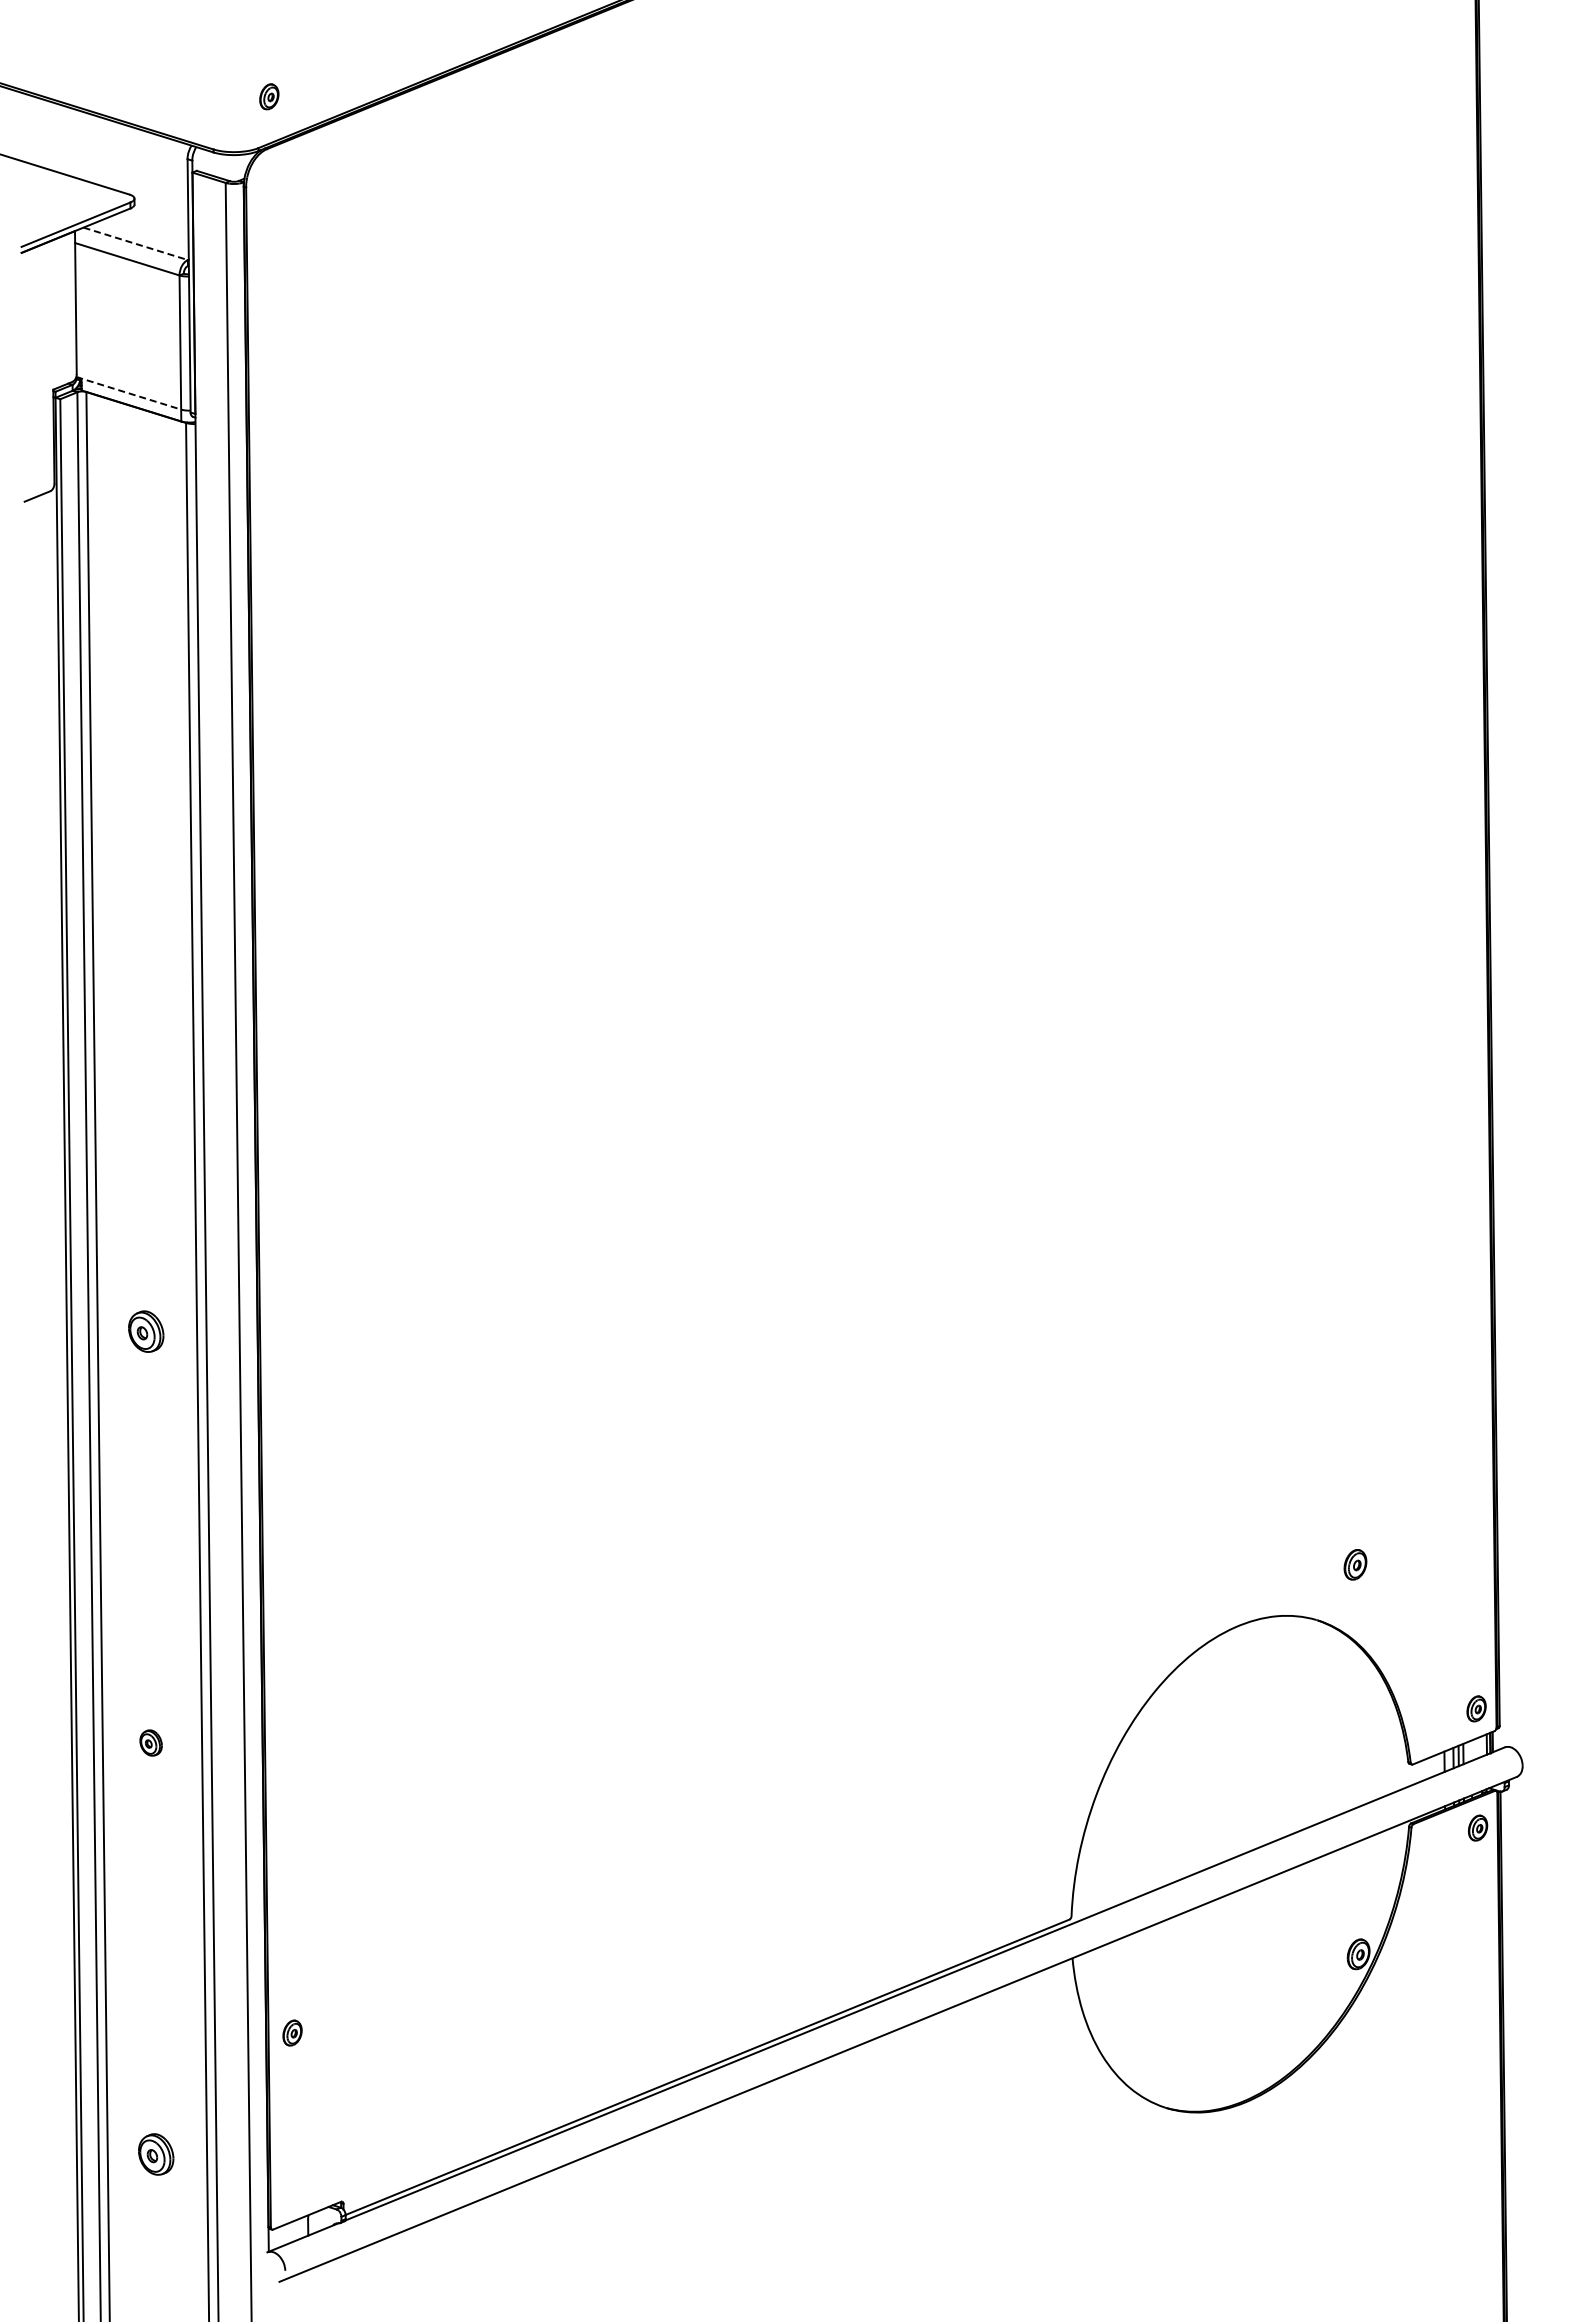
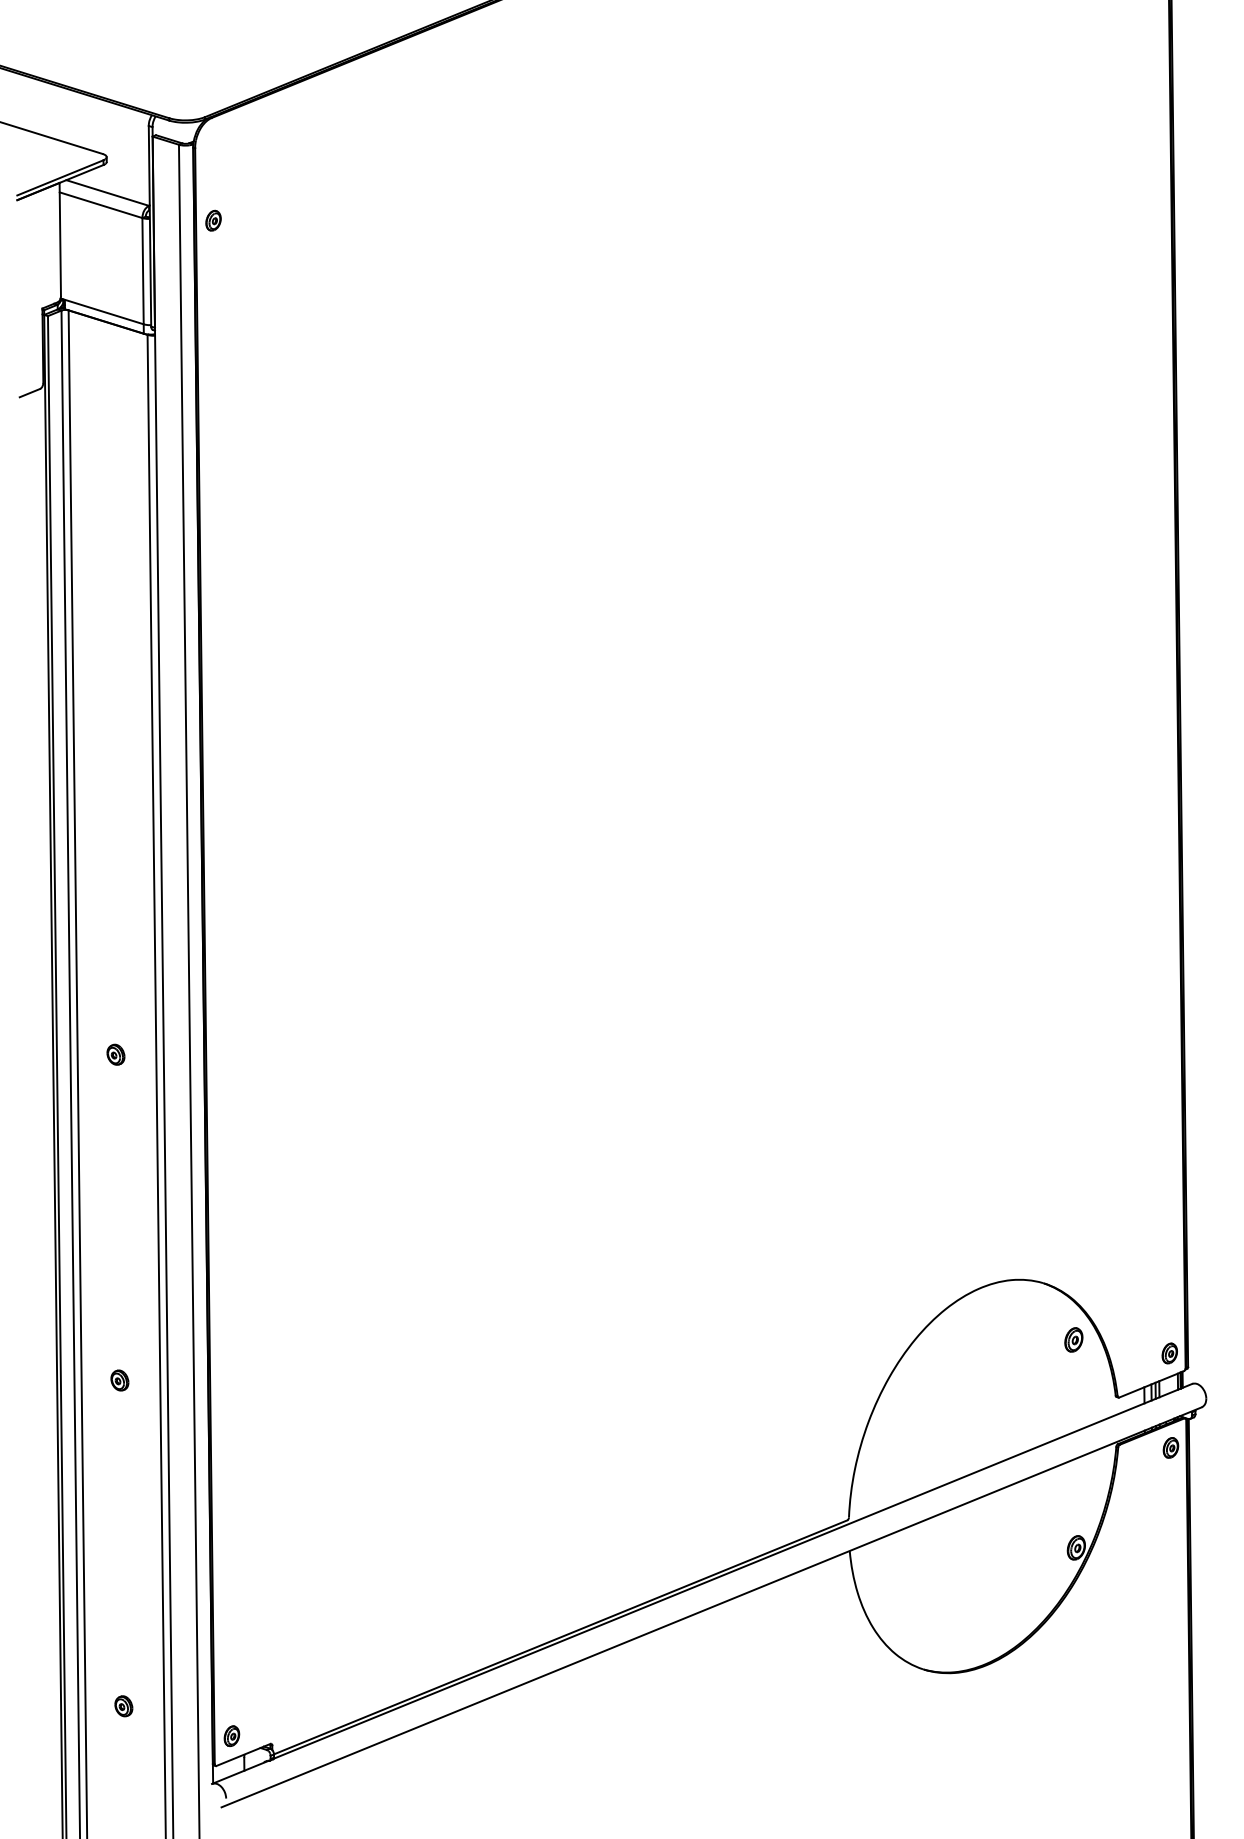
part: (269, 96) -> (213, 220), moved
line: (135, 243) -> (107, 192), dashed -> solid
line: (128, 393) -> (101, 311), dashed -> solid
part: (145, 1331) -> (115, 1054), size x0.62
part: (1355, 1564) -> (1073, 1339), moved
part: (292, 2032) -> (231, 1735), moved
part: (155, 2153) -> (123, 1705), size x0.62

